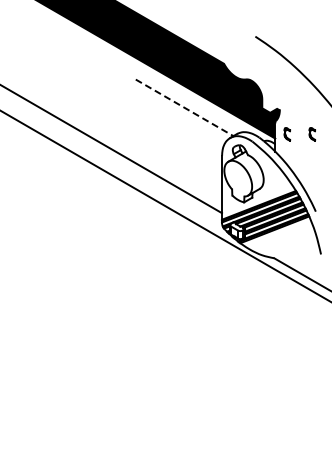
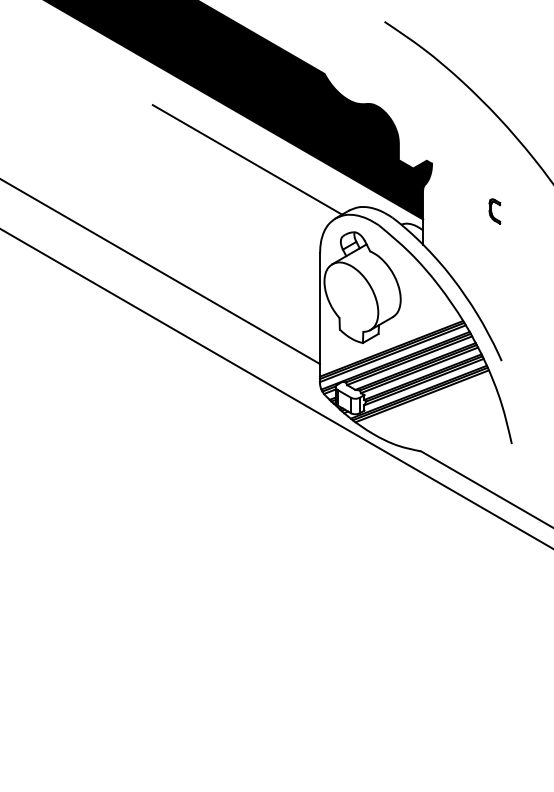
line: (185, 108) -> (249, 161), dashed -> solid
part: (286, 134) -> (444, 211), removed

